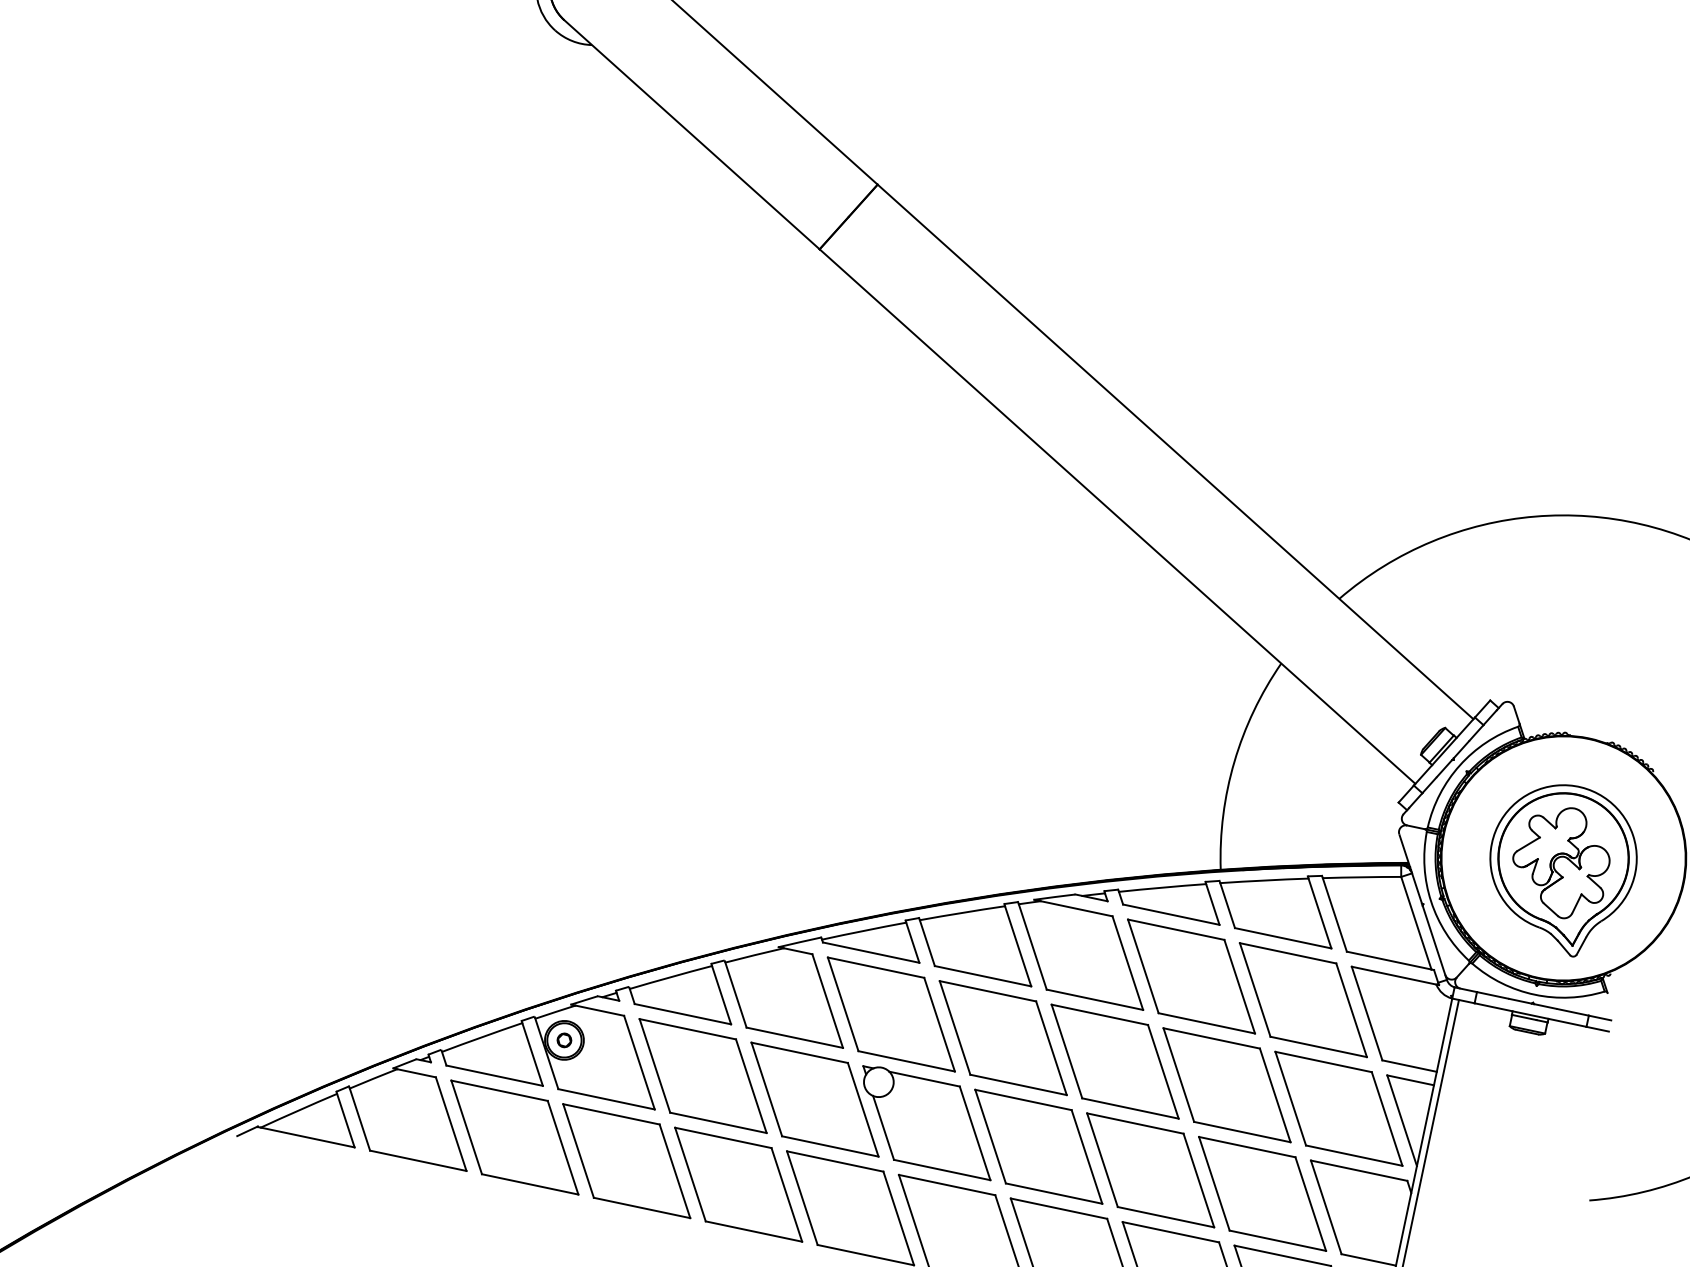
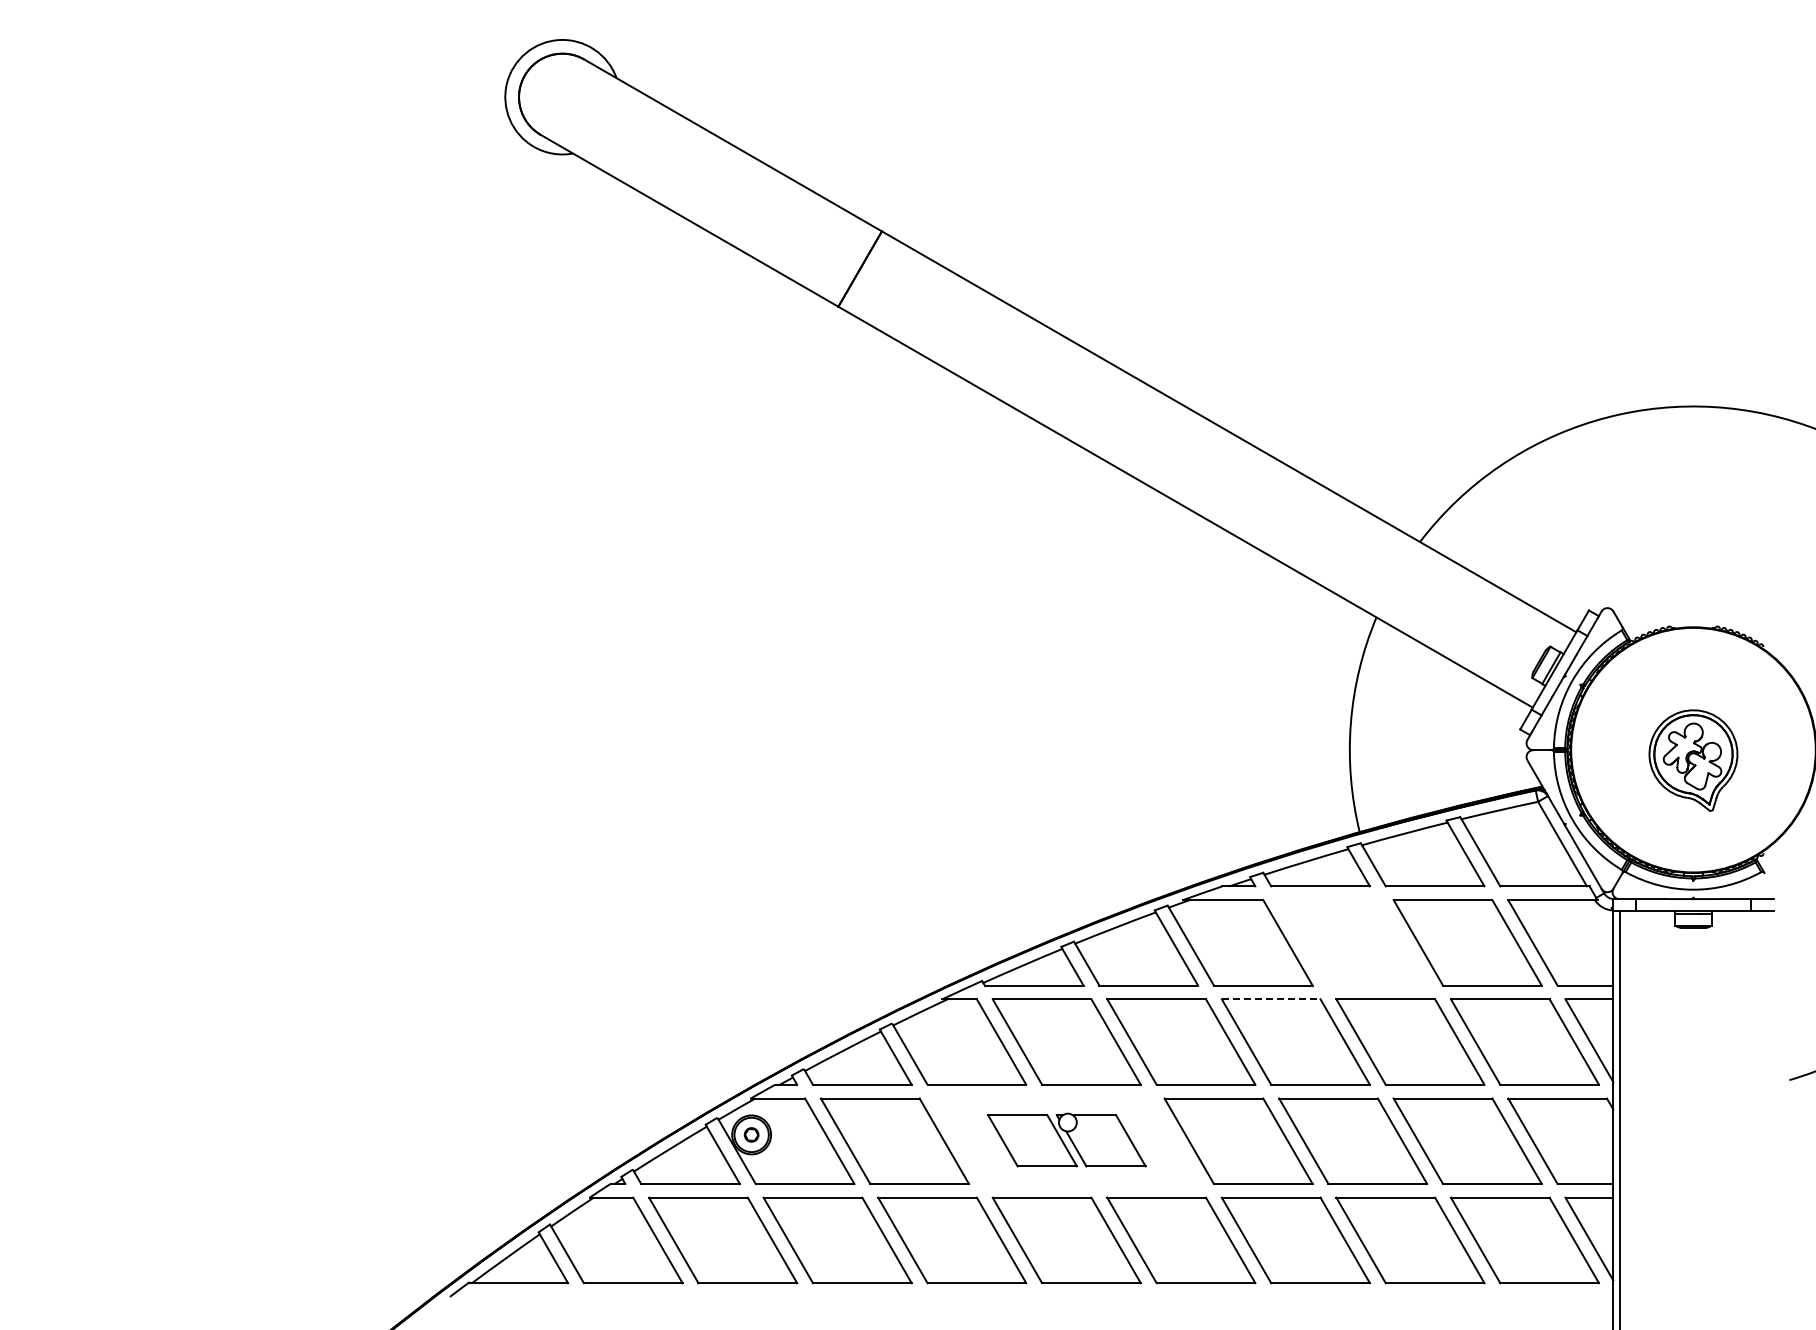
part: (1561, 868) -> (1693, 760), size x0.6
part: (1191, 976) -> (1353, 942), removed
line: (1100, 1015) -> (1271, 999), solid -> dashed
part: (871, 1109) -> (1066, 1139), size x0.6

